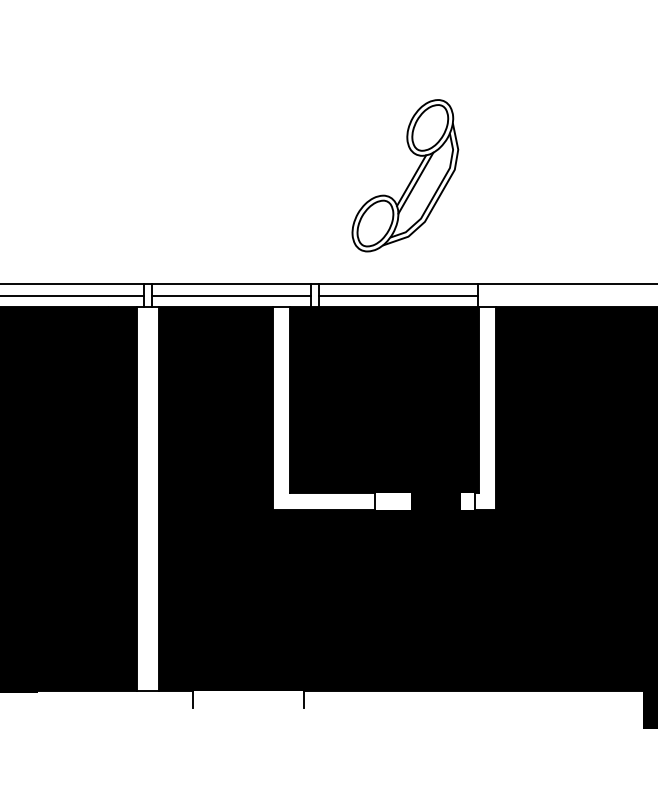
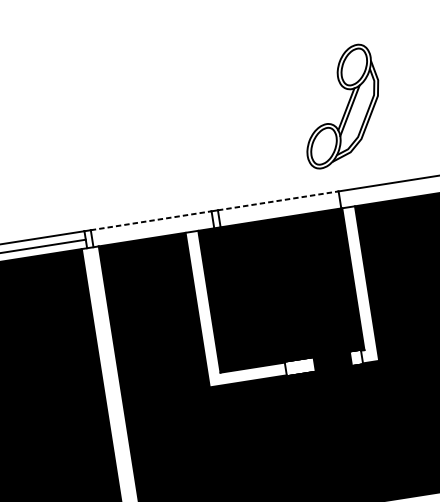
part: (411, 178) -> (346, 107), moved
line: (232, 284) -> (151, 220), solid -> dashed
line: (399, 284) -> (278, 200), solid -> dashed
line: (231, 295) -> (152, 229), removed
line: (398, 295) -> (279, 209), removed

